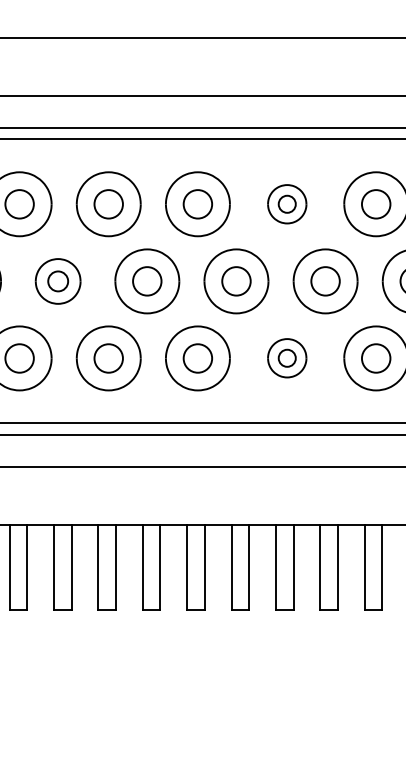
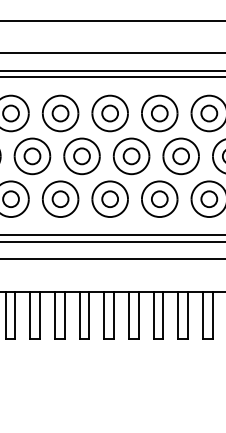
part: (286, 204) -> (159, 113), size x1.67
part: (58, 281) -> (32, 156), size x1.43
part: (286, 357) -> (159, 198), size x1.67

